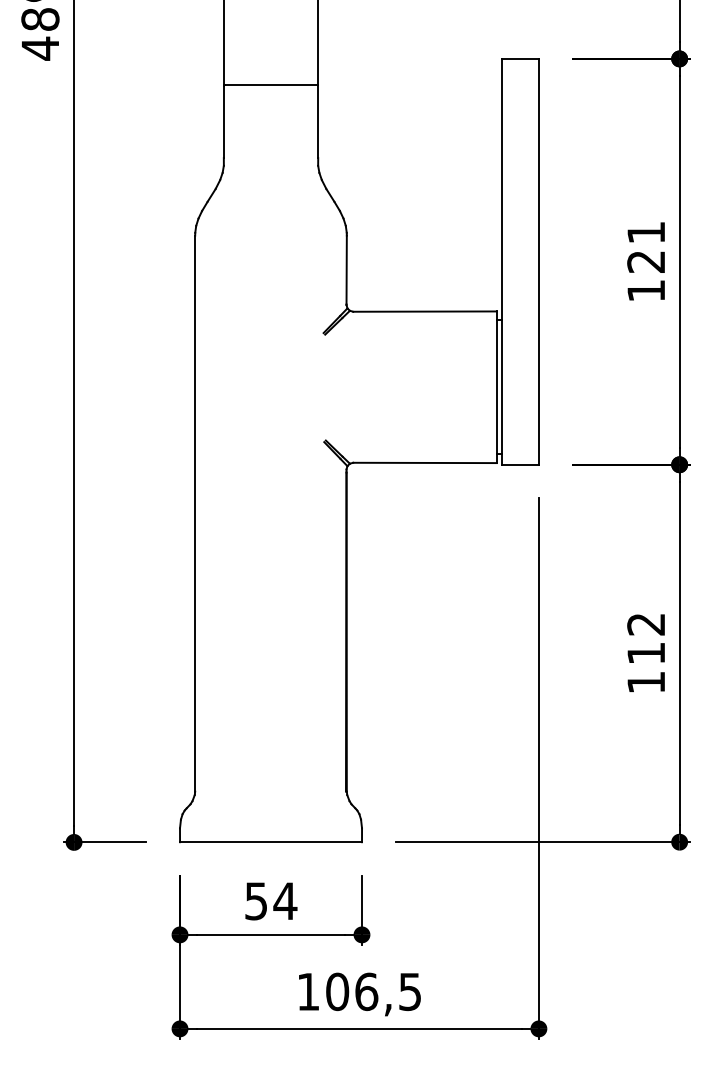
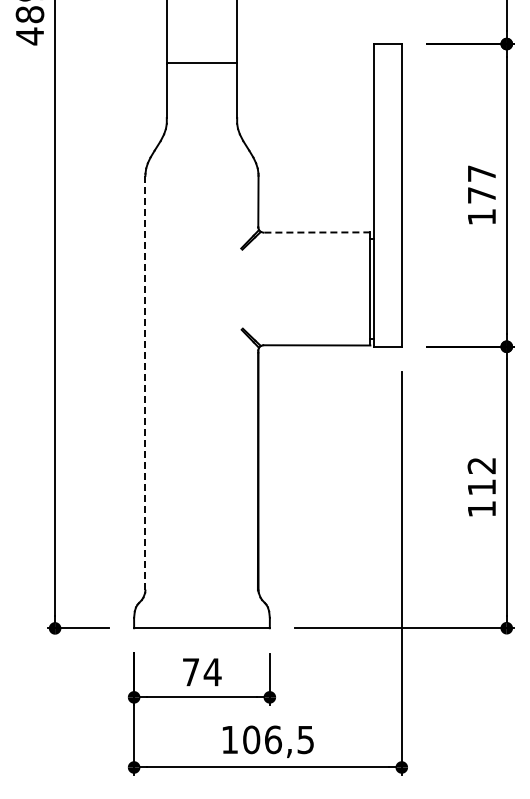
text: (645, 247) -> (481, 184), 121 -> 177
line: (424, 311) -> (316, 232), solid -> dashed
line: (195, 514) -> (145, 383), solid -> dashed
text: (255, 901) -> (190, 672), 54 -> 74

